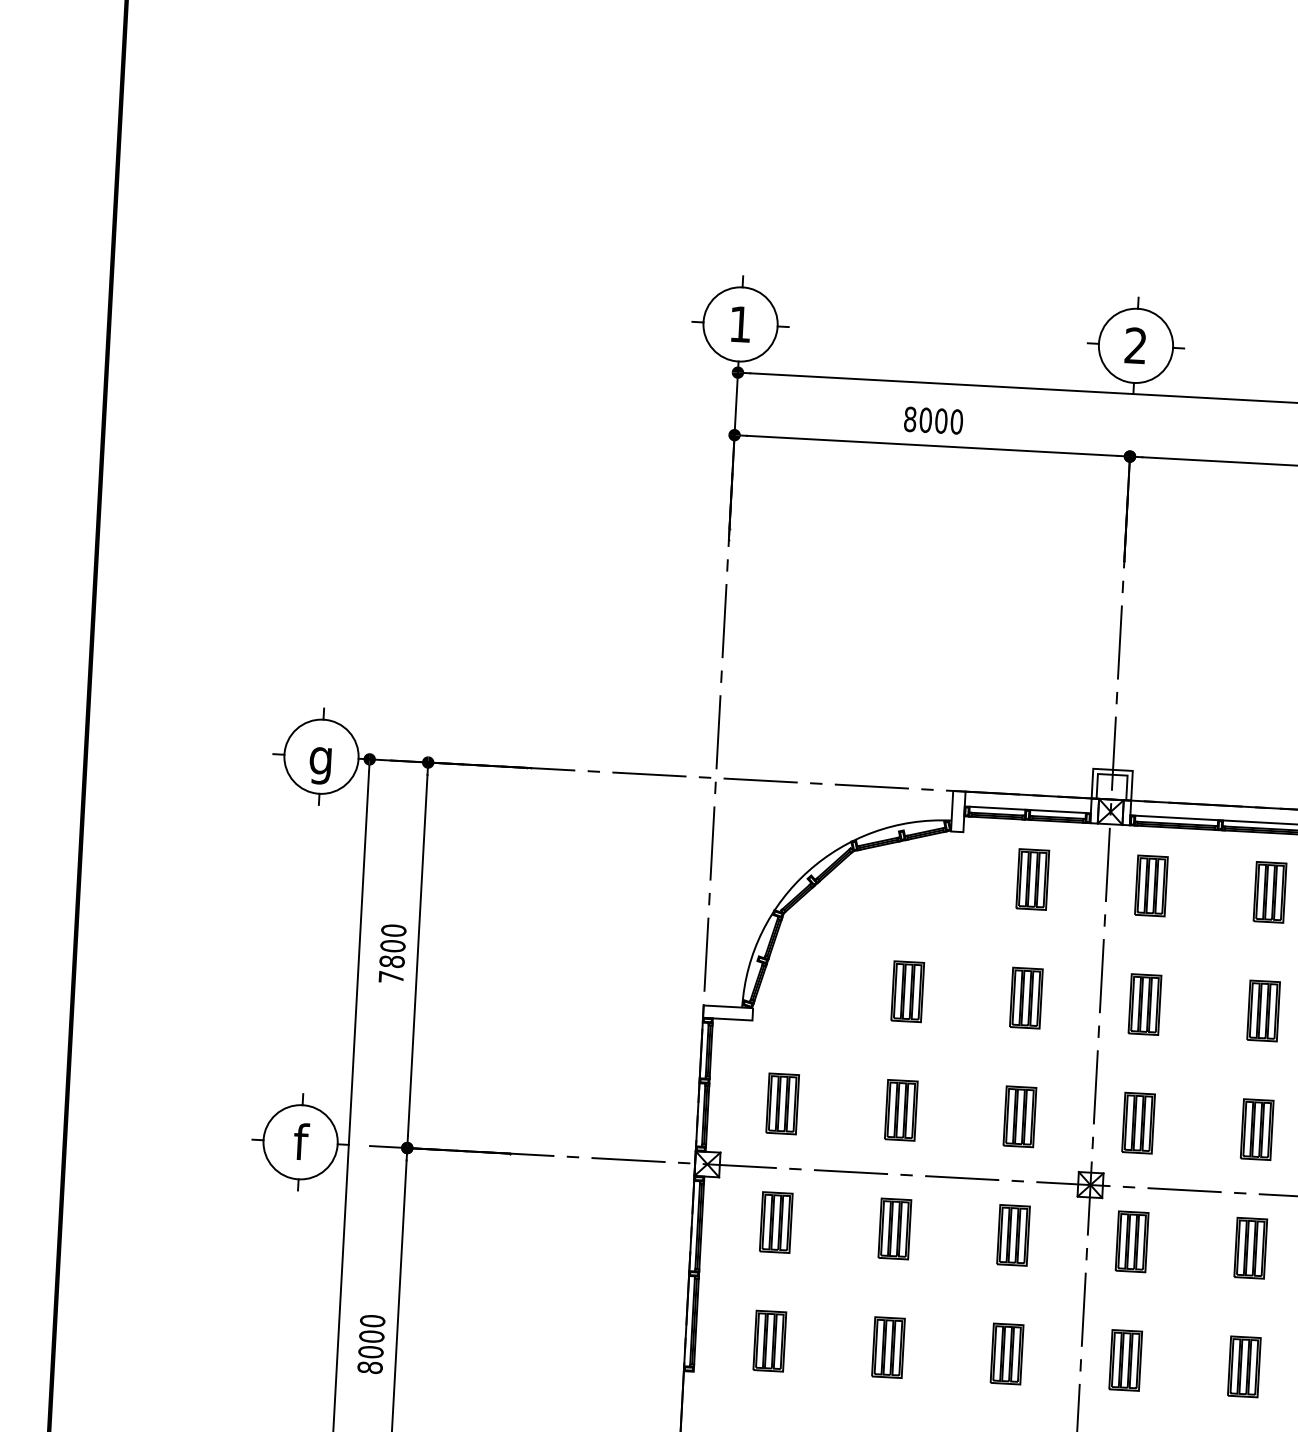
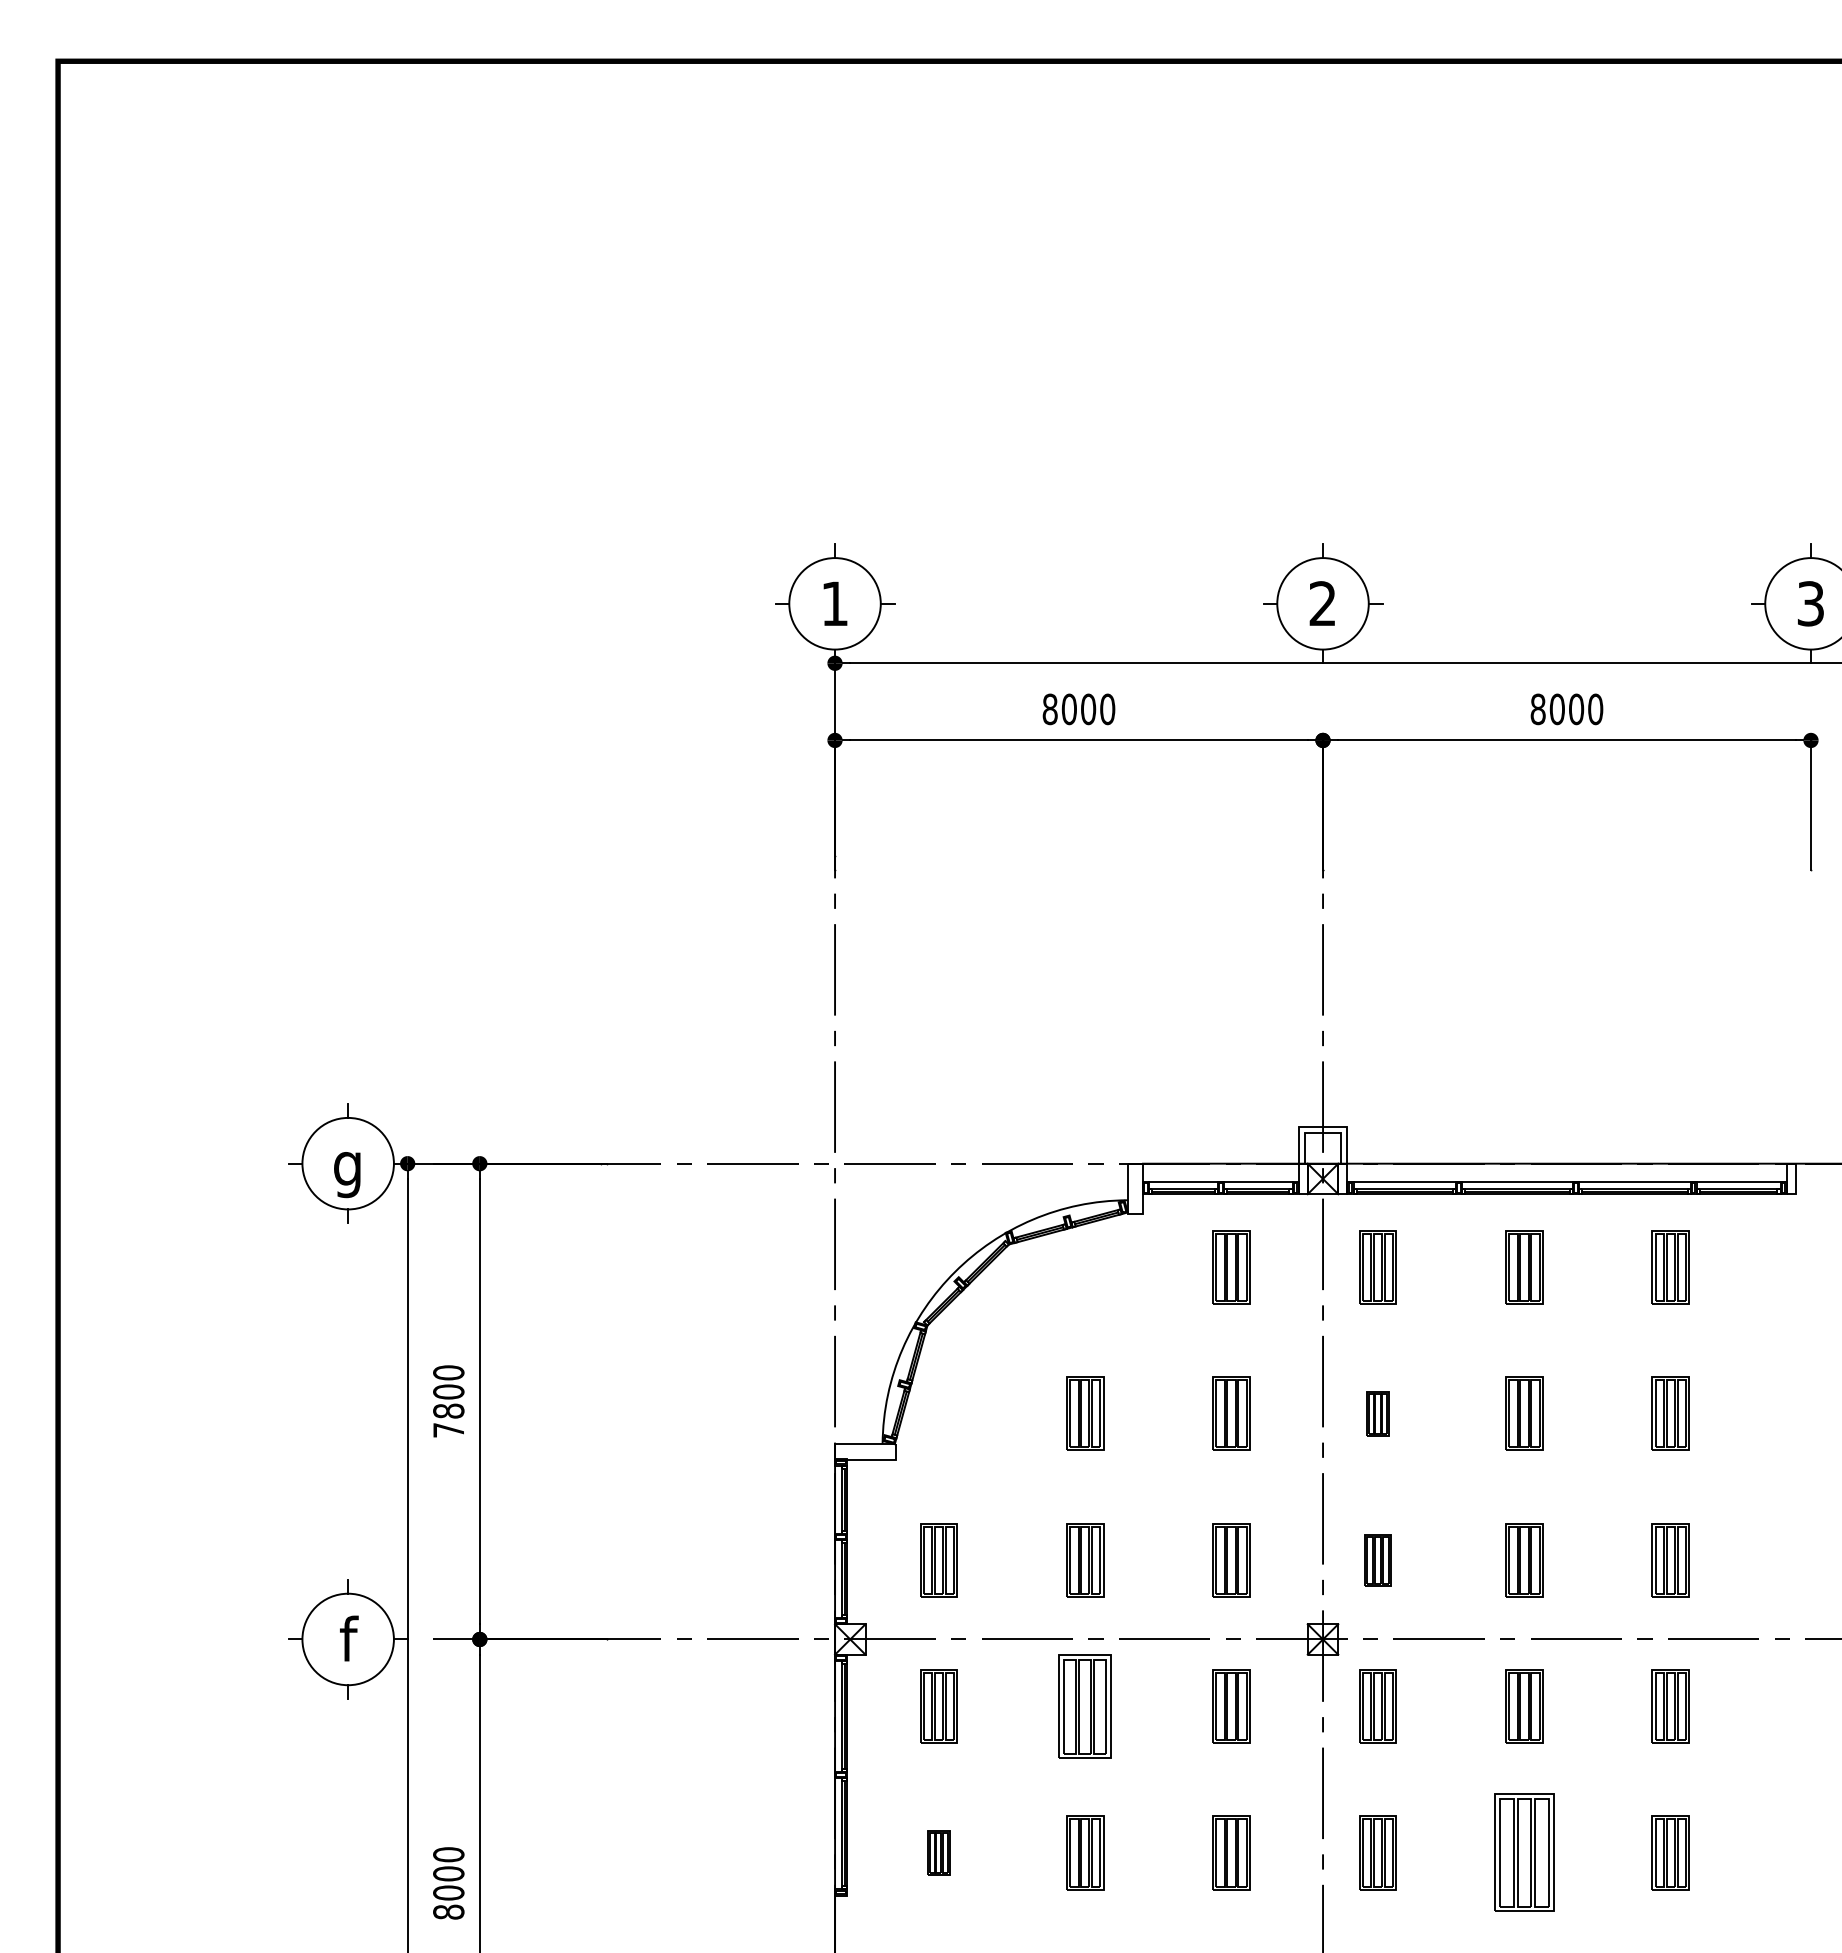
part: (1144, 1004) -> (1377, 1413), size x0.6
part: (1138, 1123) -> (1377, 1560), size x0.7
part: (895, 1228) -> (1085, 1706), size x1.4
part: (769, 1340) -> (938, 1852), size x0.6
part: (1244, 1366) -> (1524, 1852), size x1.6

